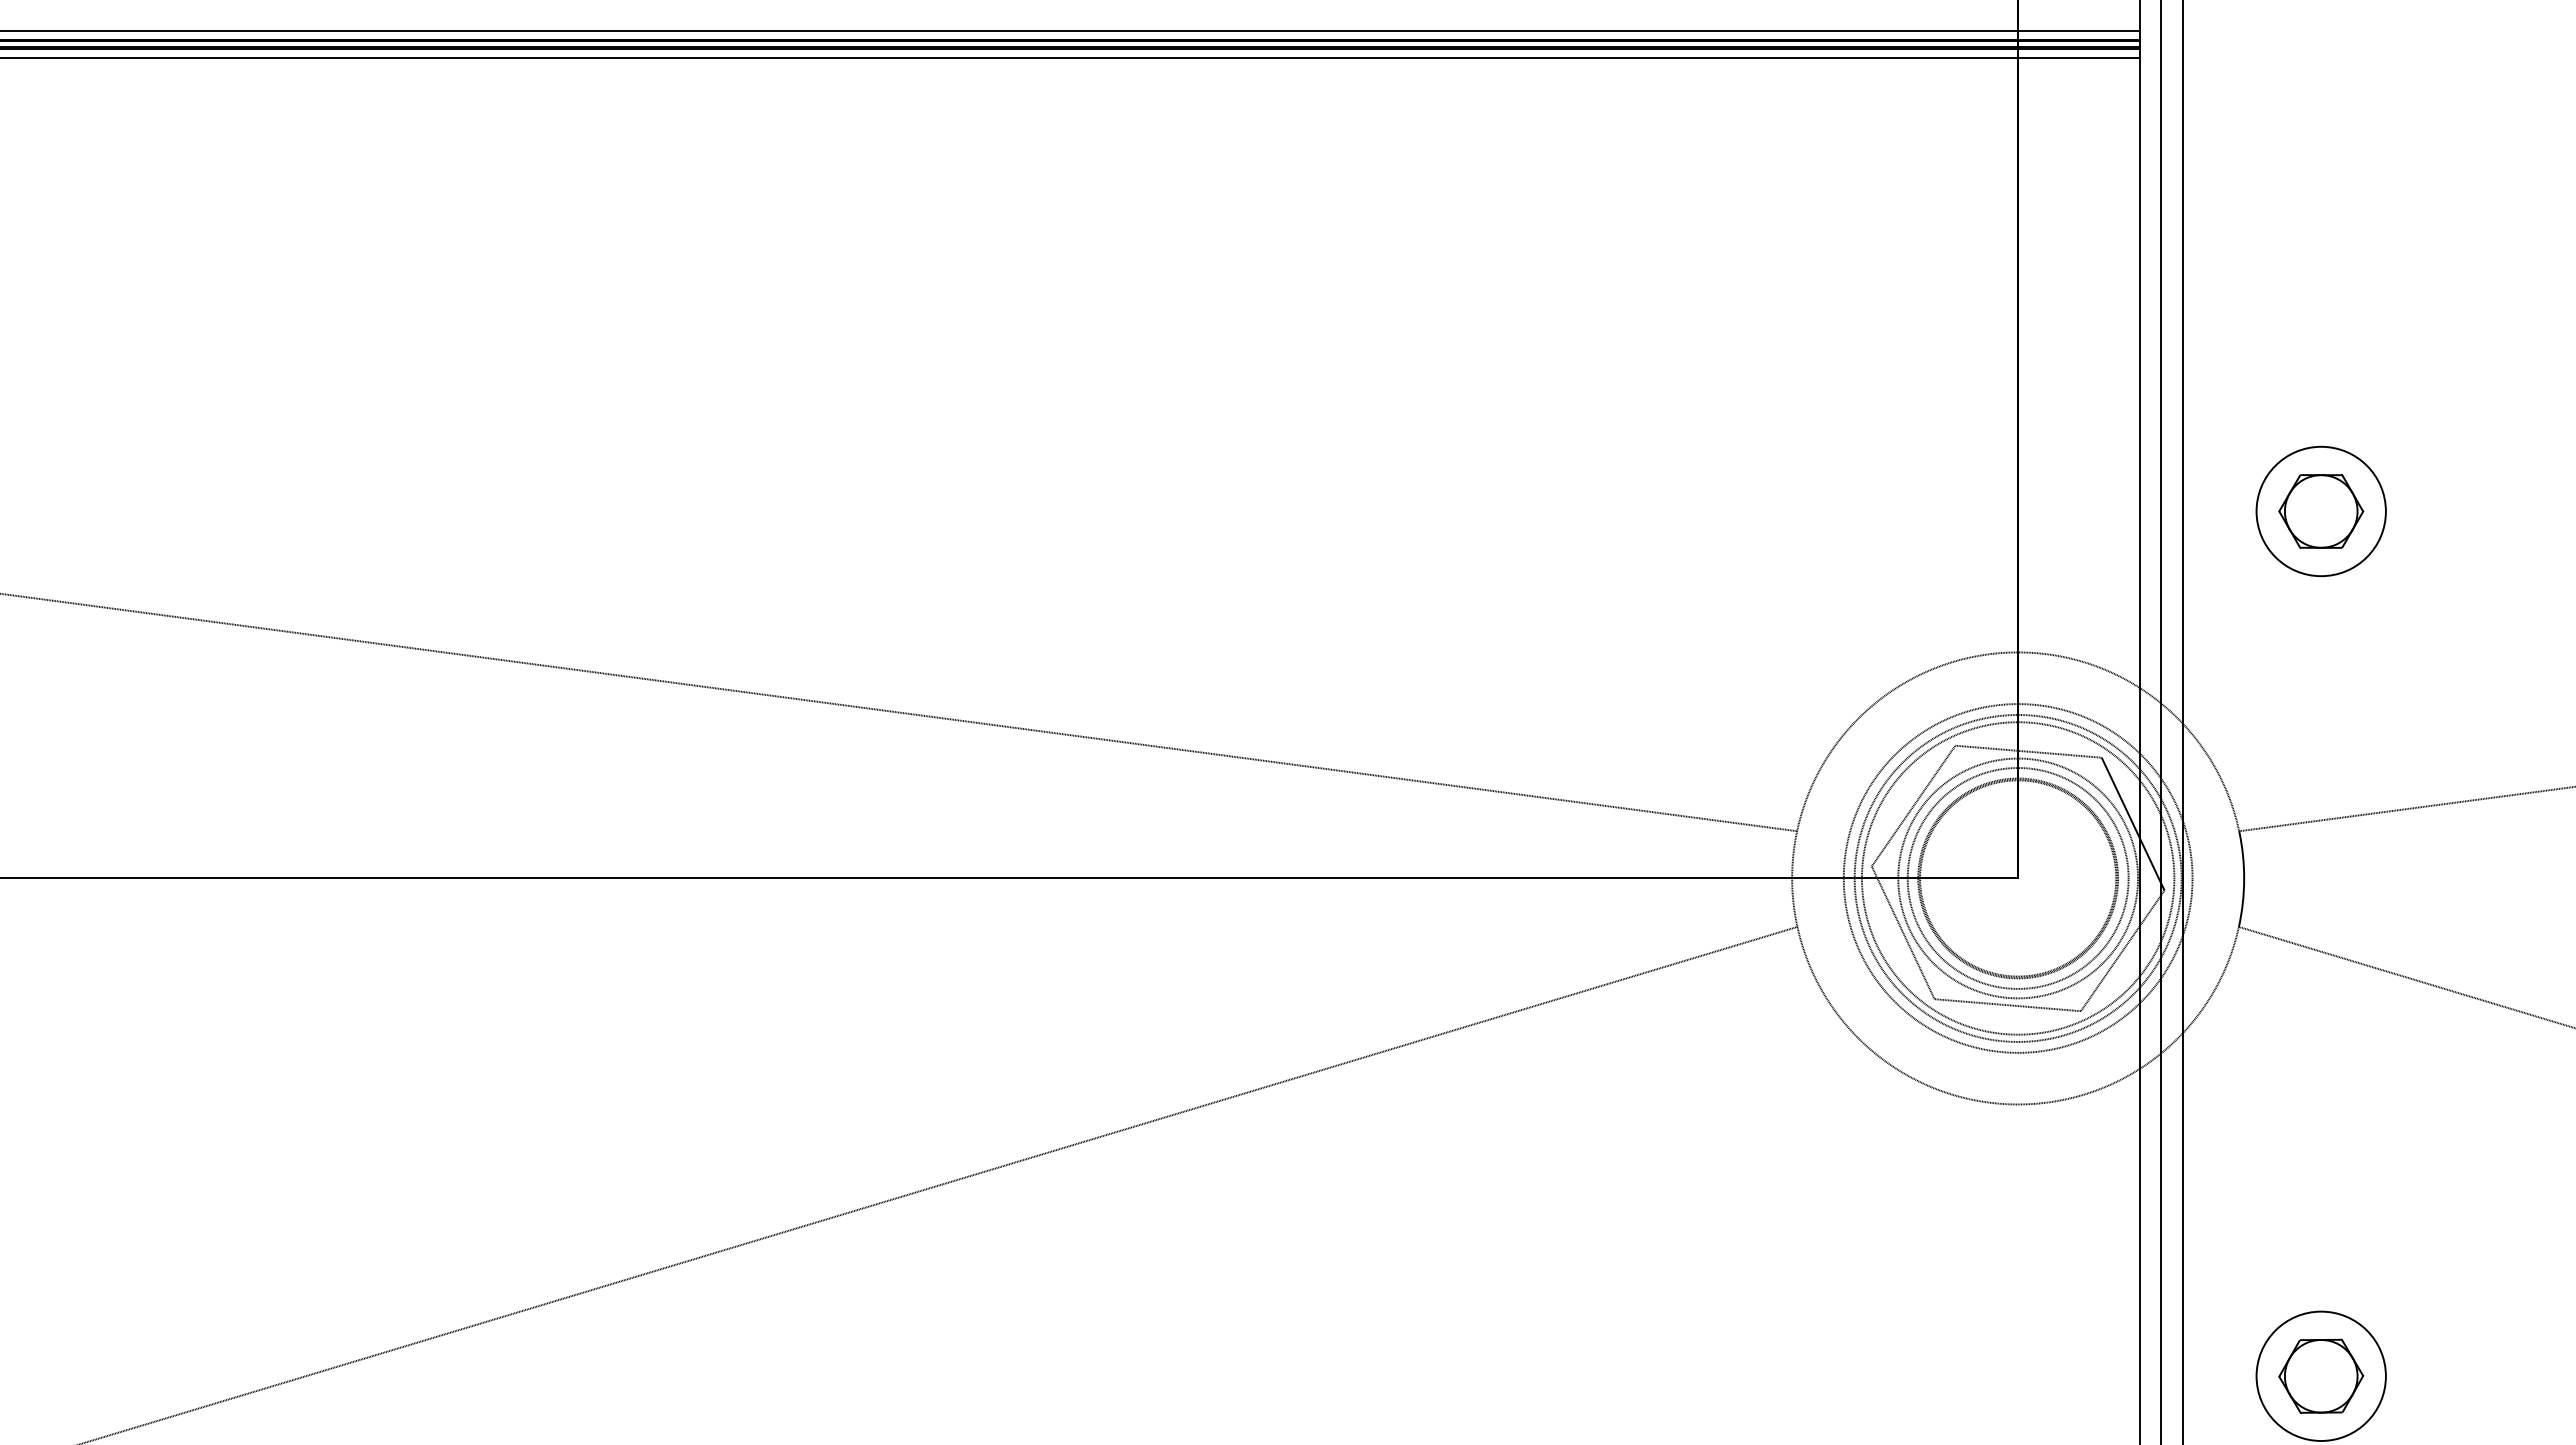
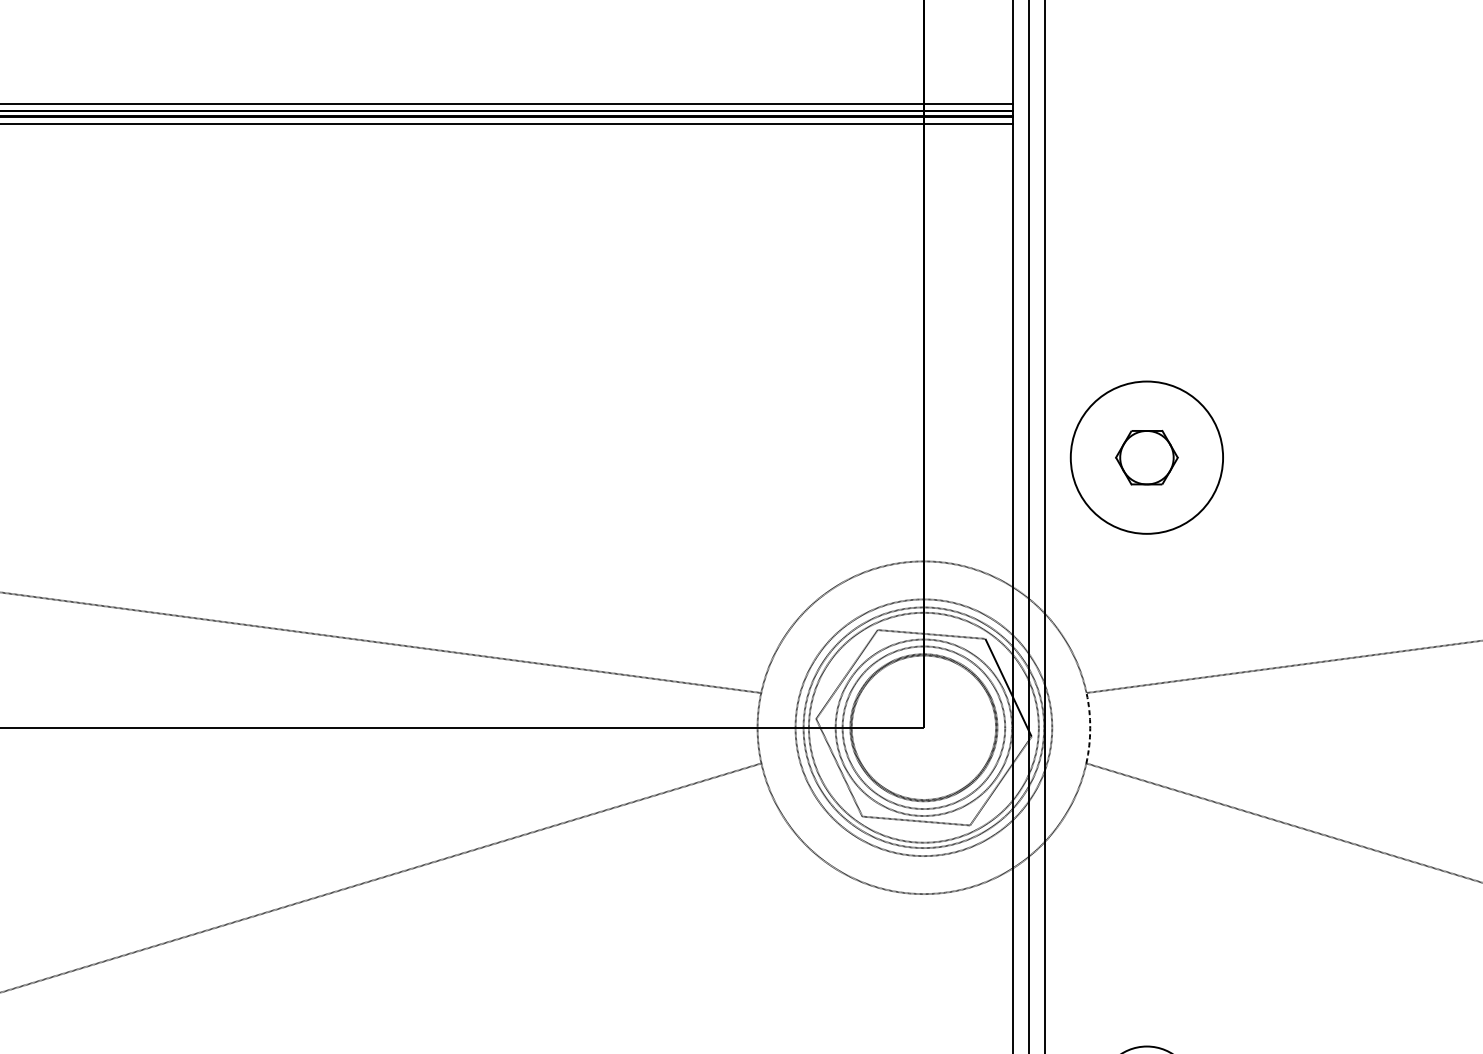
circle: (2320, 511) -> (1146, 457), size x1.6
arc: (2244, 879) -> (1090, 728), solid -> dashed

